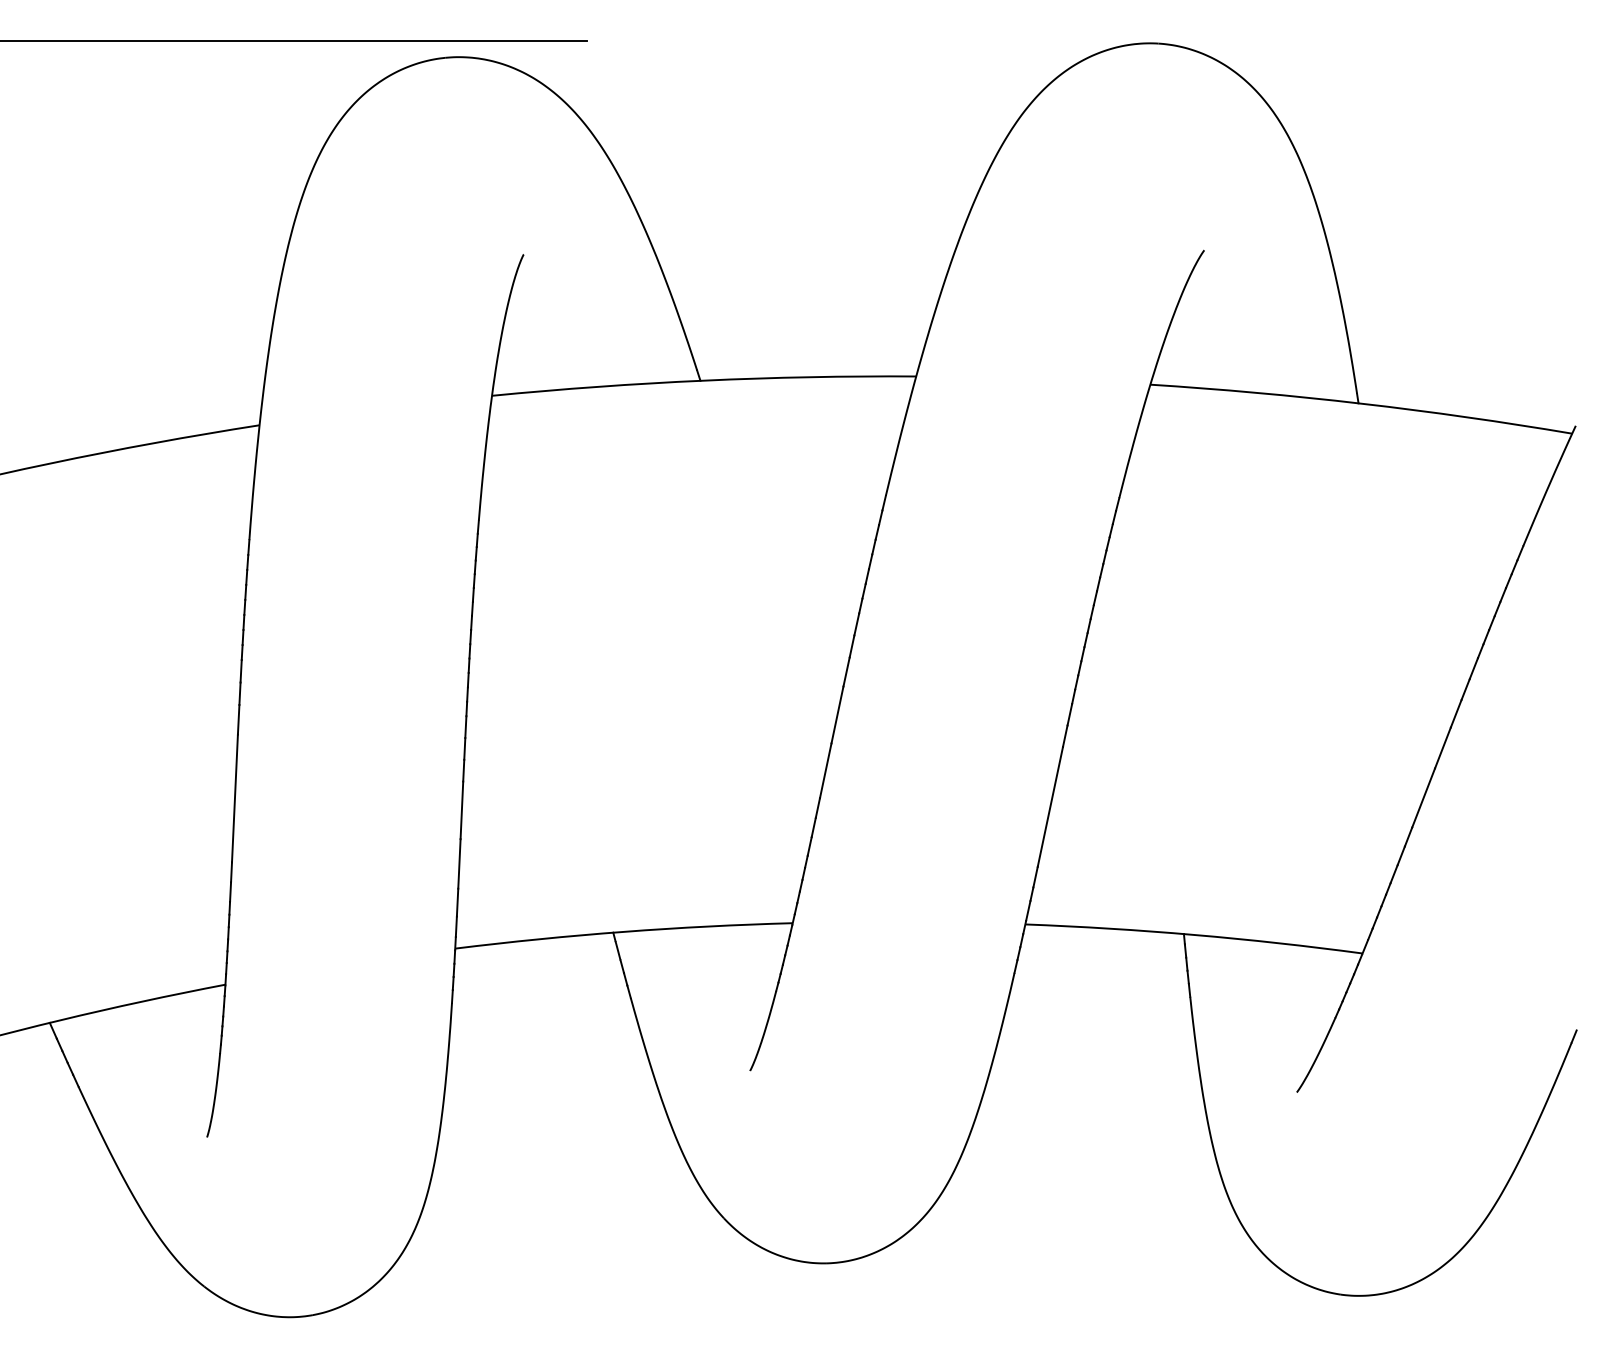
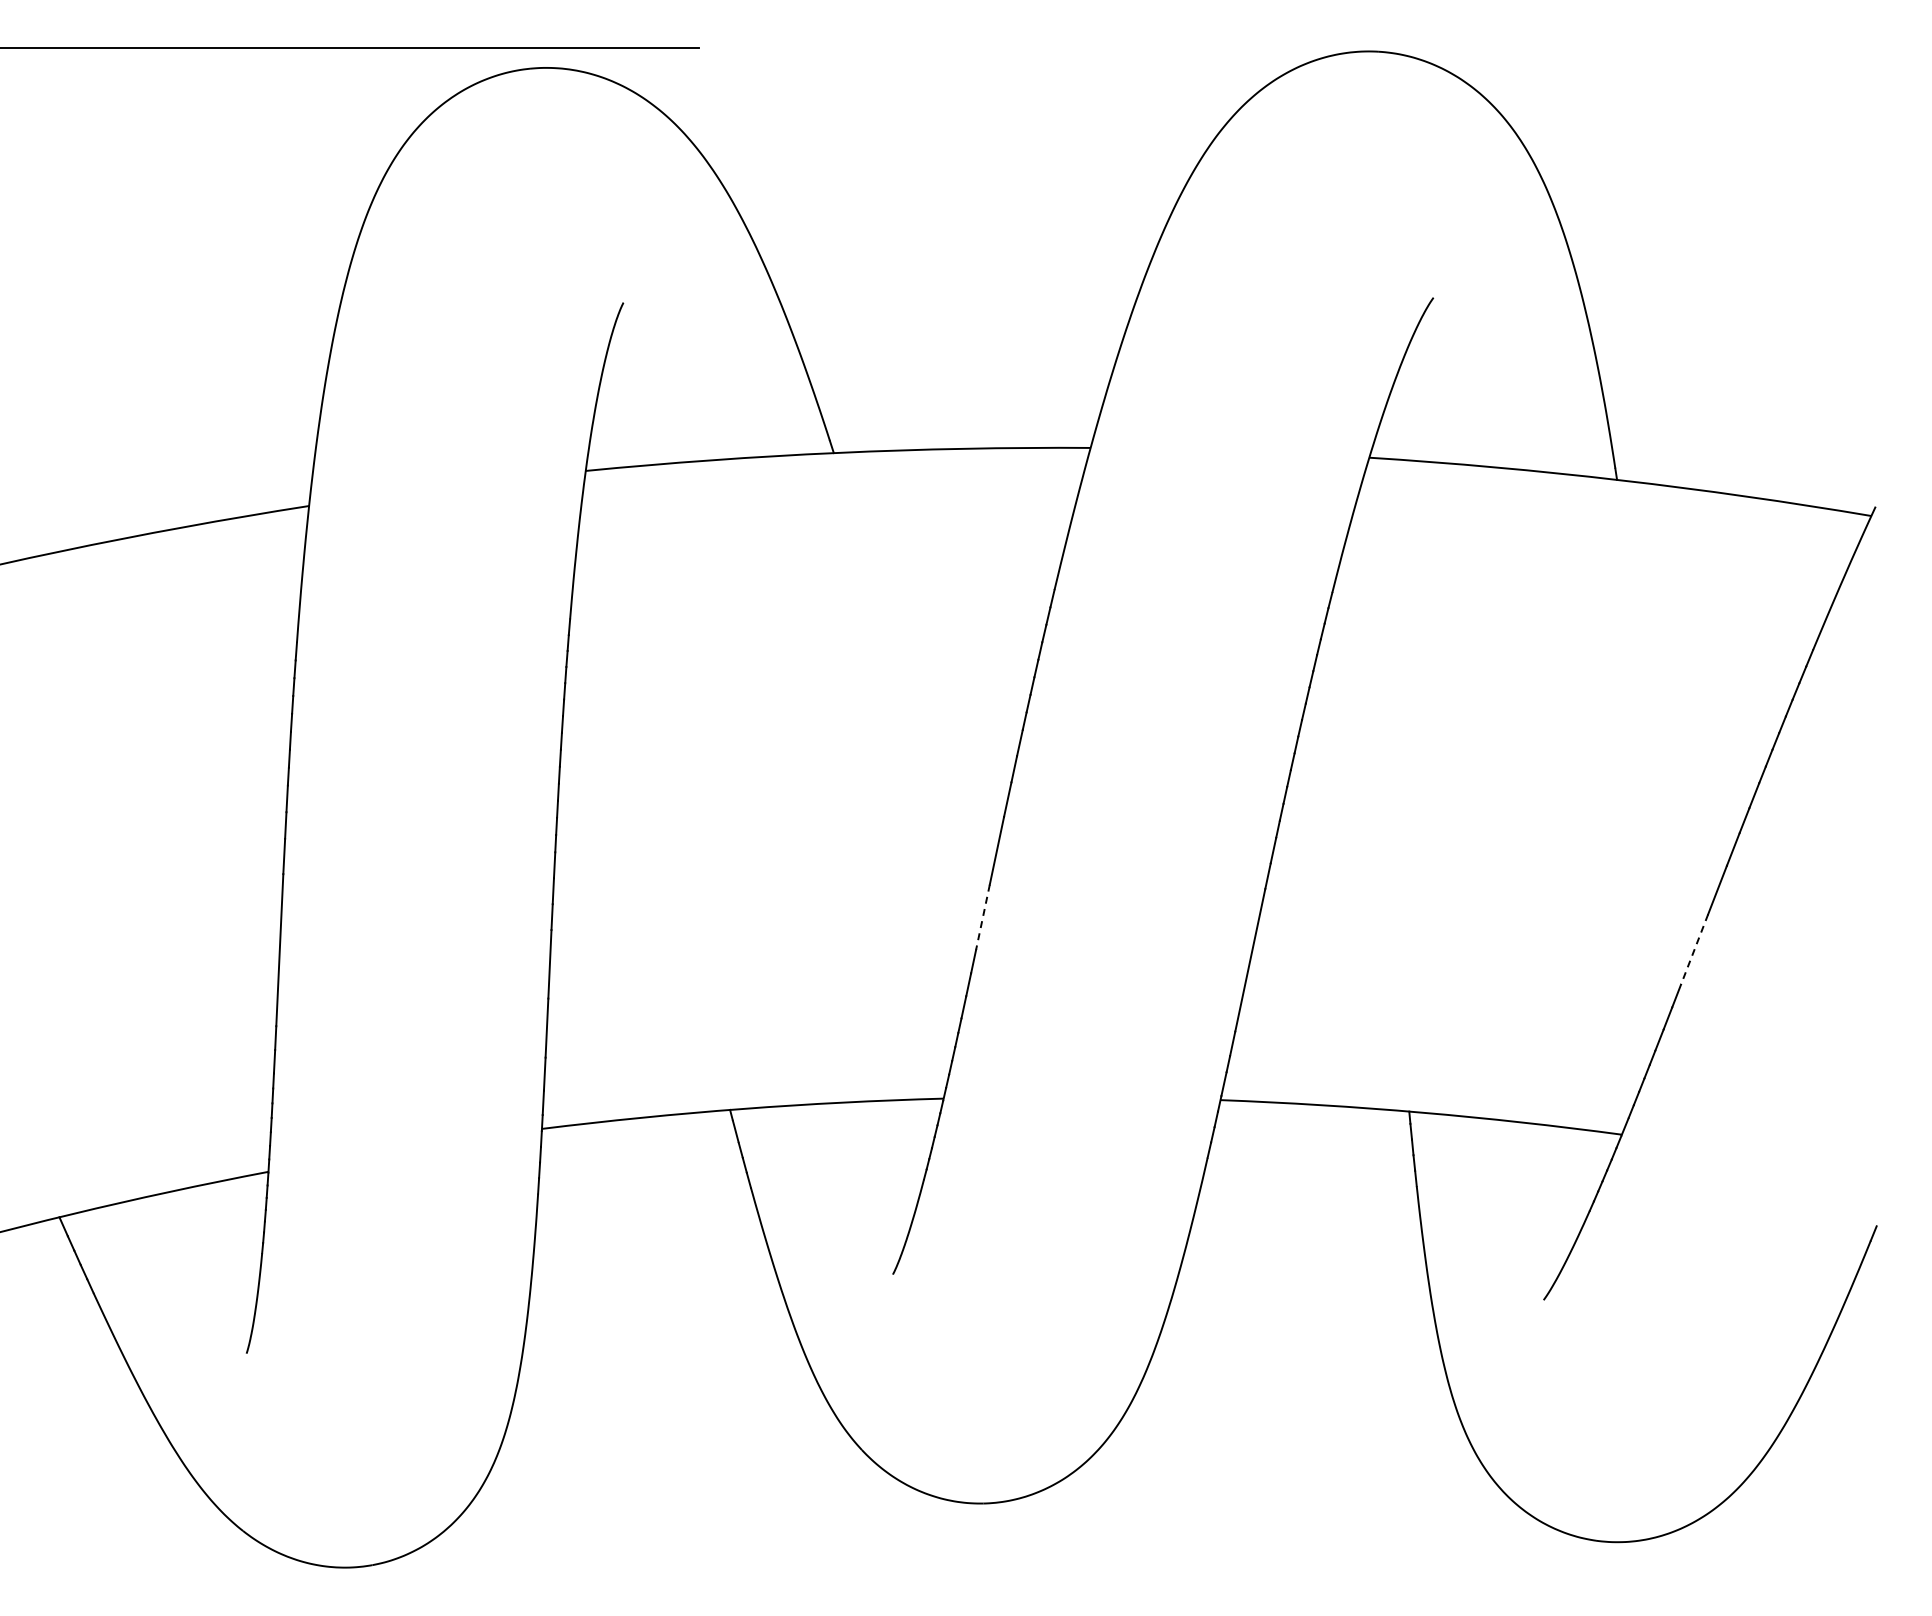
line: (825, 771) -> (982, 917), solid -> dashed
line: (1423, 797) -> (1694, 949), solid -> dashed

